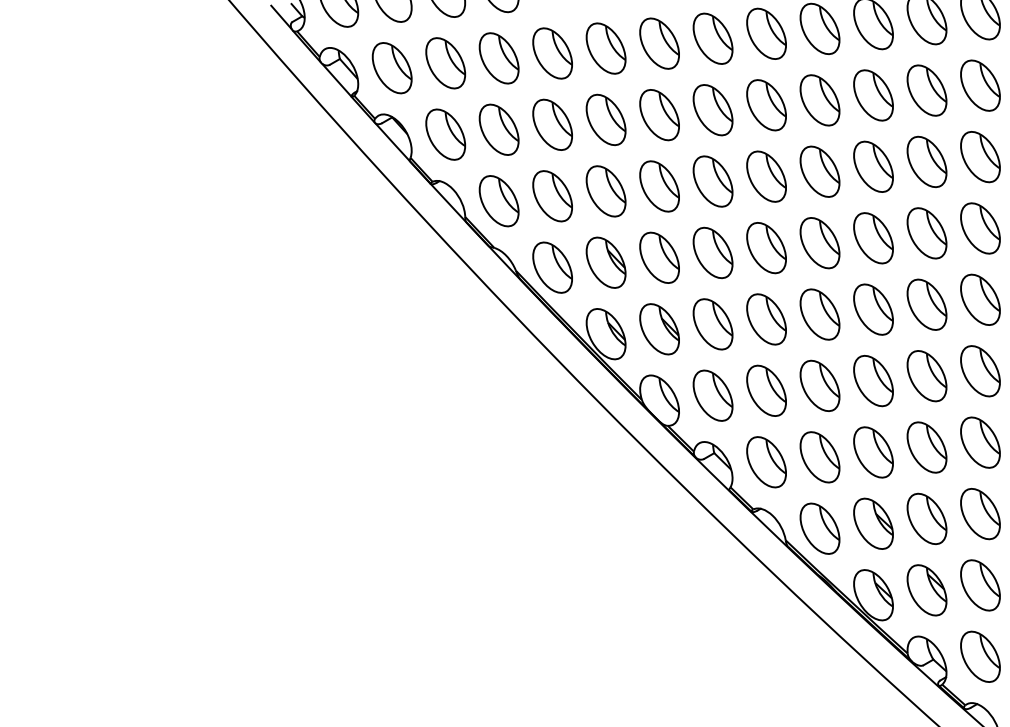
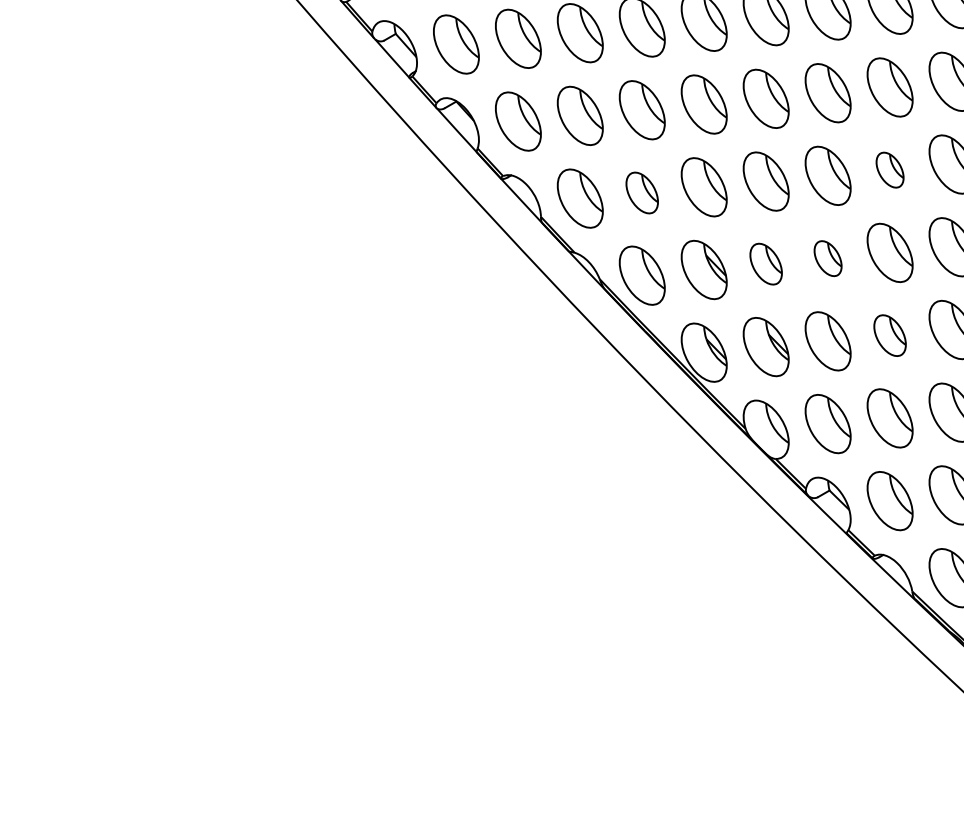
part: (766, 176) -> (890, 170), size x0.6
part: (552, 196) -> (642, 193), size x0.7
part: (712, 252) -> (827, 258), size x0.6
part: (659, 257) -> (766, 263), size x0.7
part: (766, 319) -> (890, 335), size x0.7

